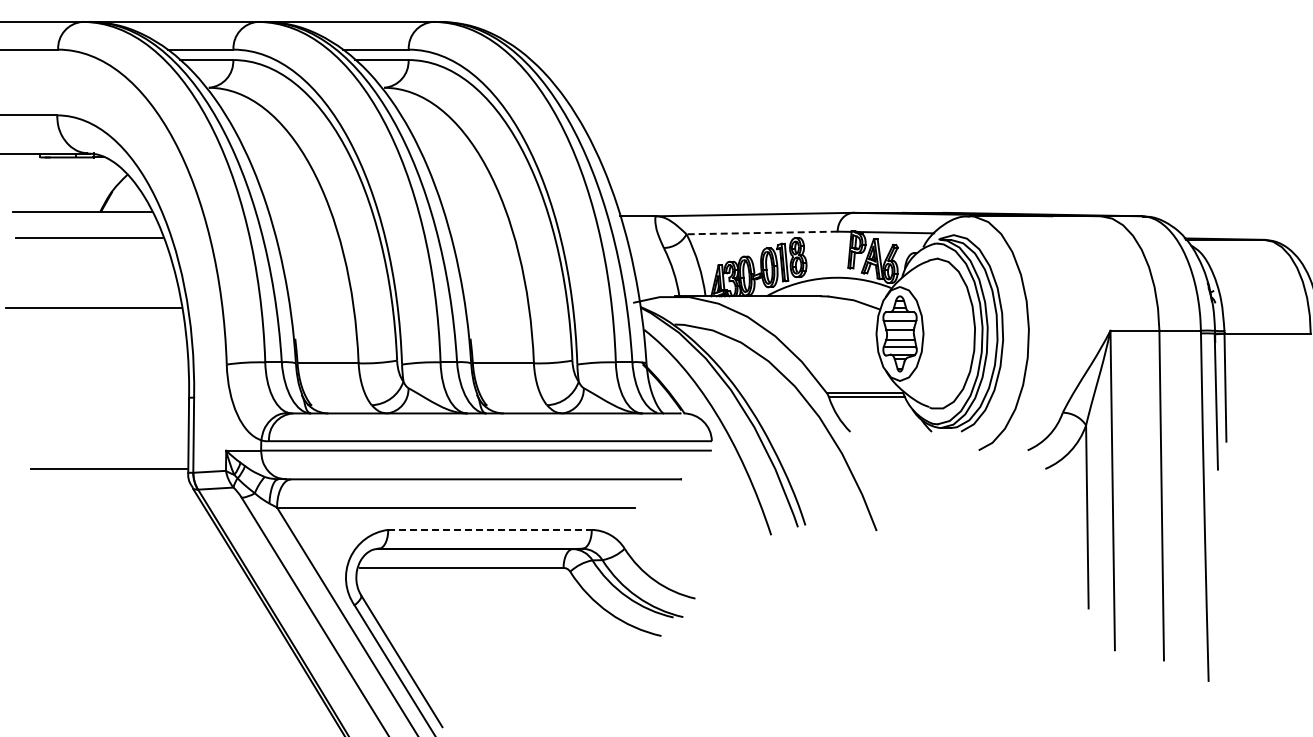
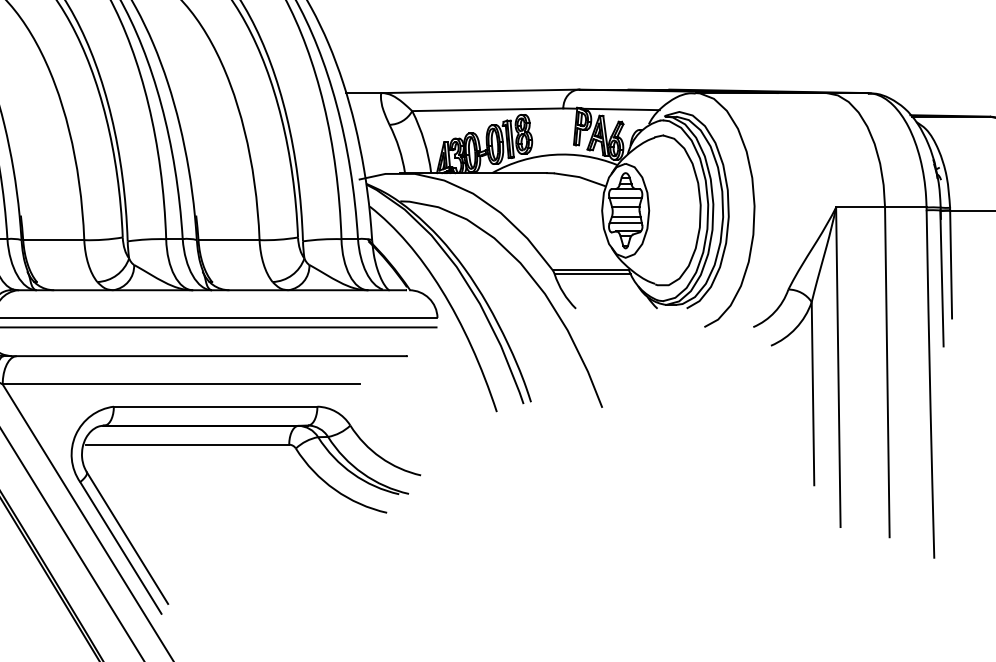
line: (762, 232) -> (488, 109), dashed -> solid
line: (490, 529) -> (216, 406), dashed -> solid

